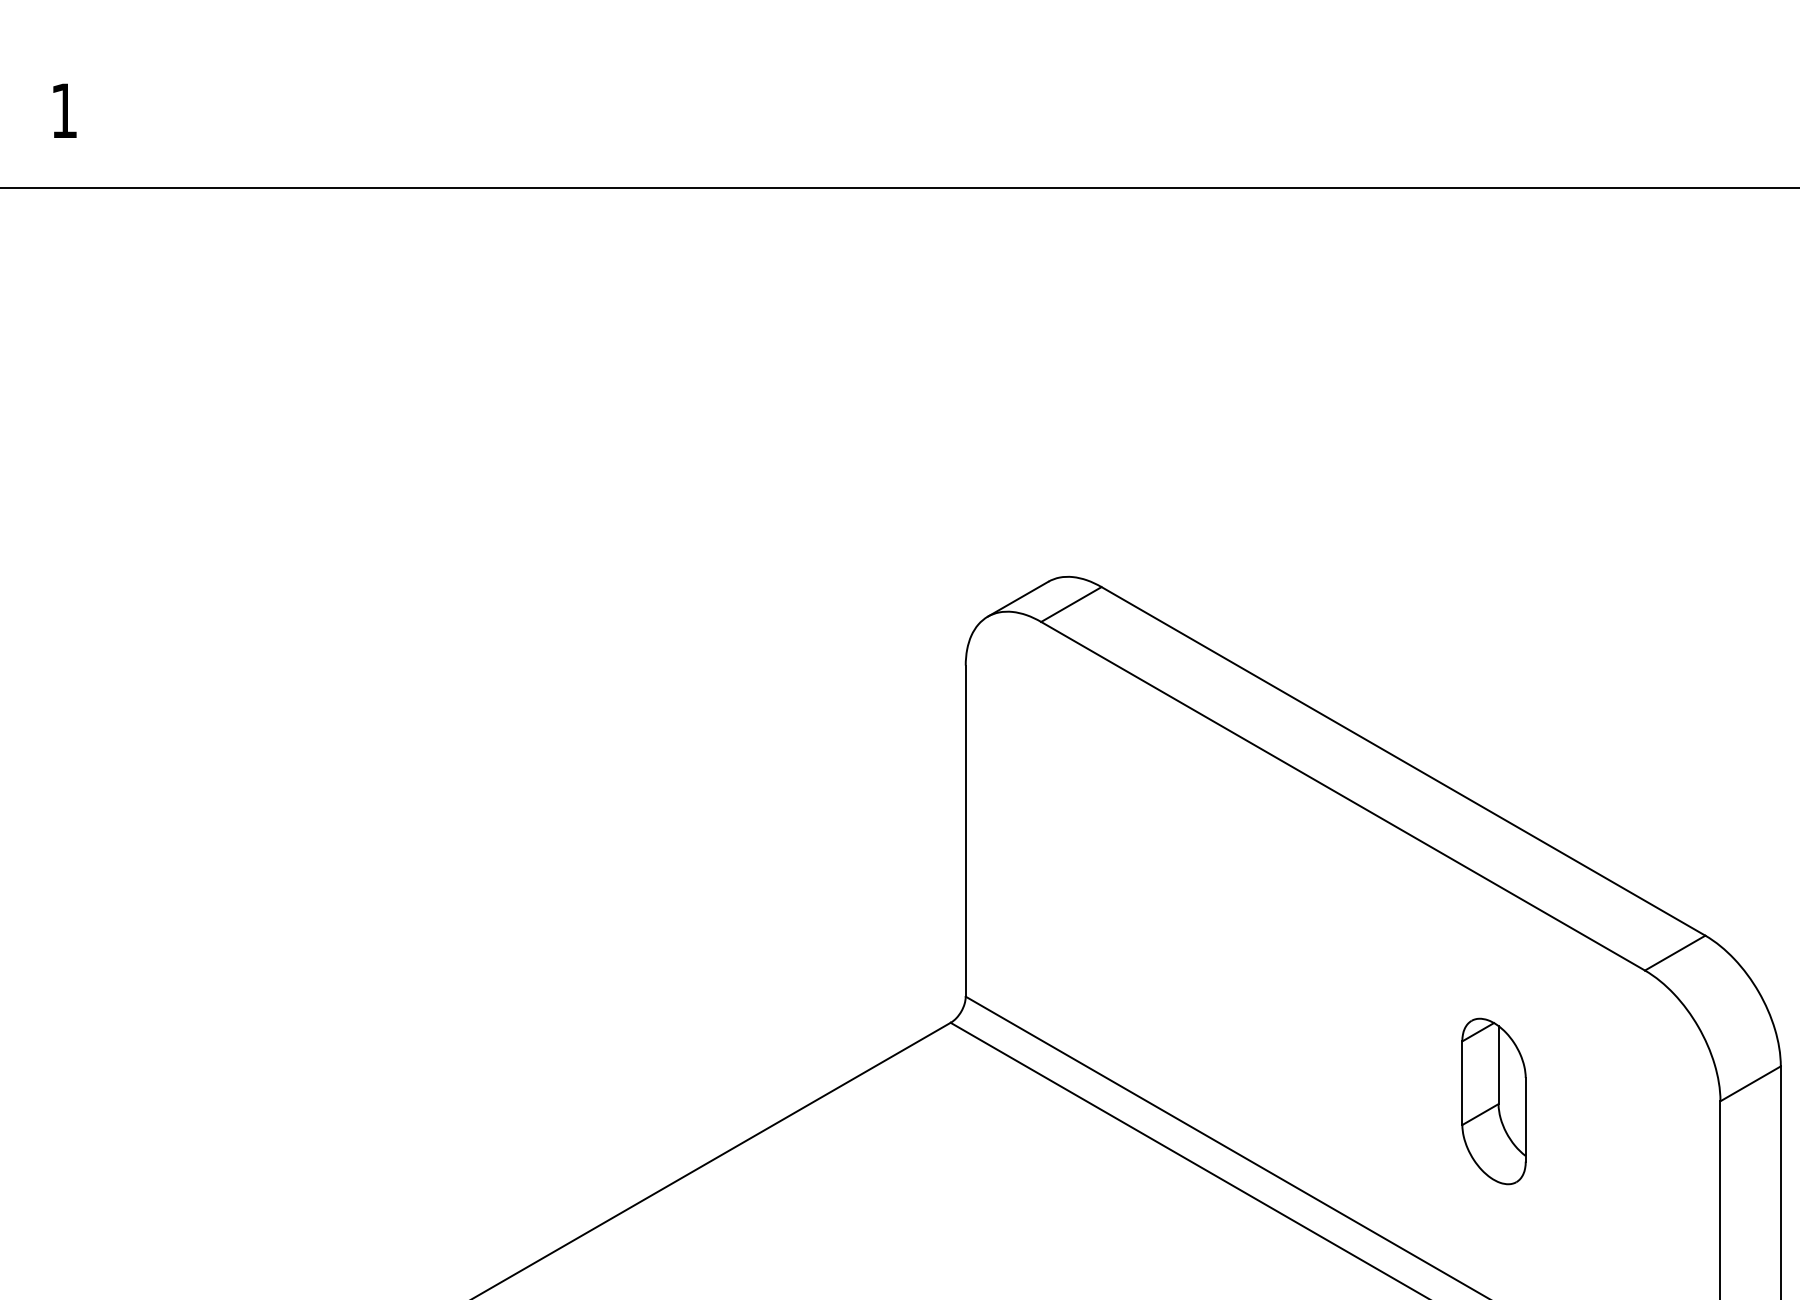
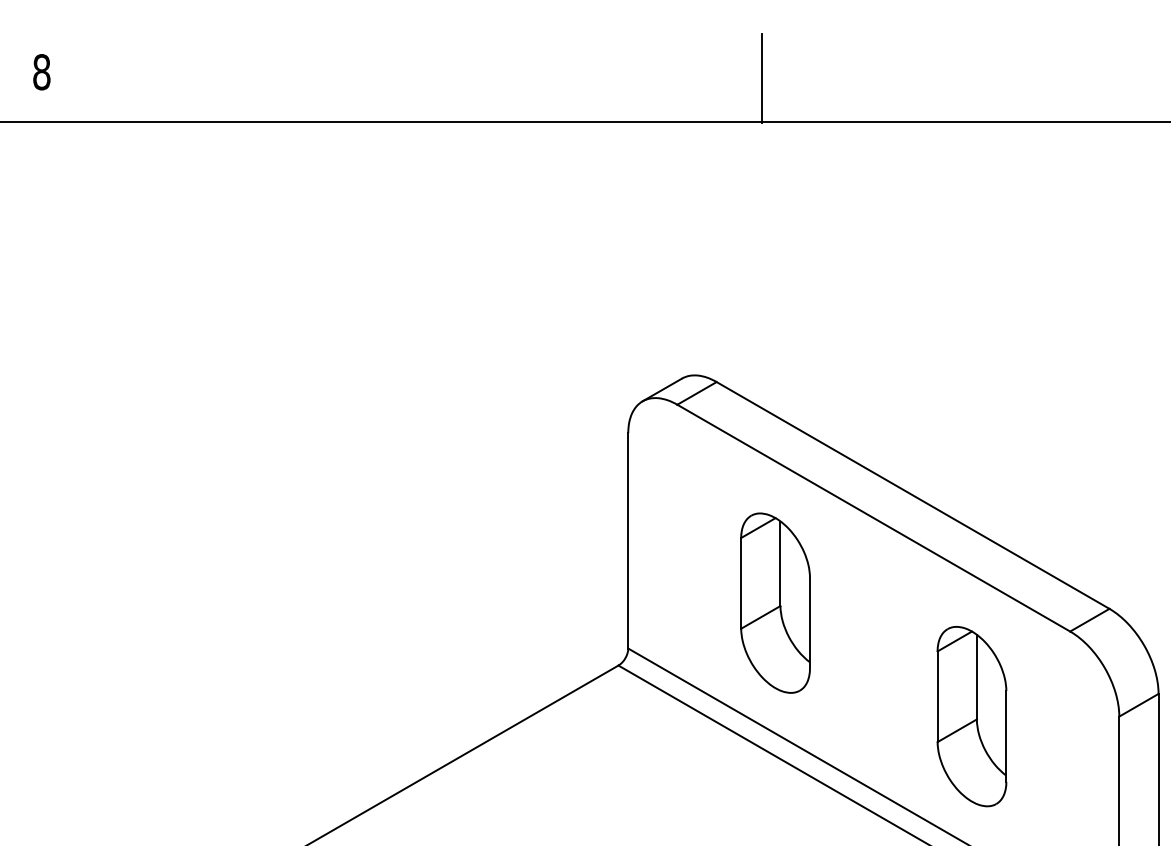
text: (63, 111) -> (41, 72), 1 -> 8
line: (1172, 120) -> (762, 78), added
part: (1192, 925) -> (775, 602), added
part: (1493, 1101) -> (971, 716), size x1.67

